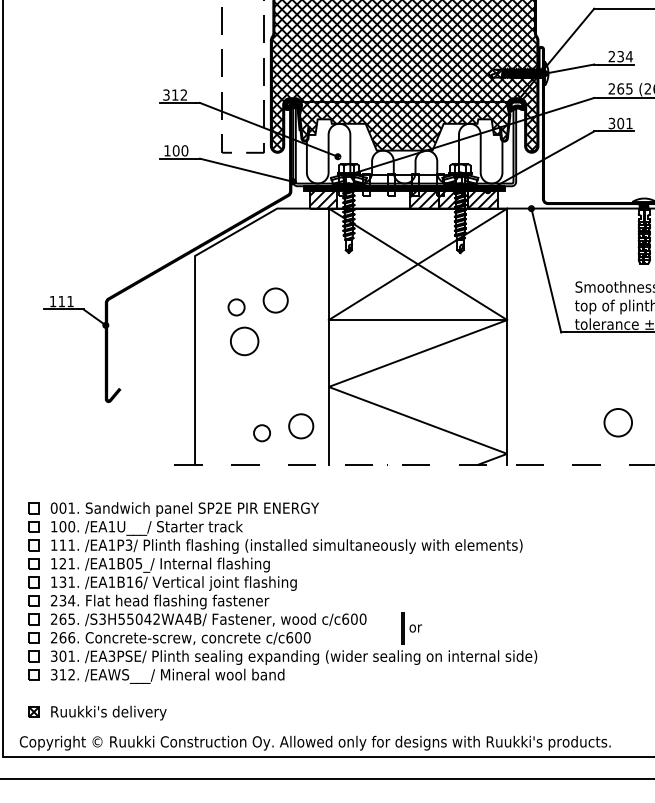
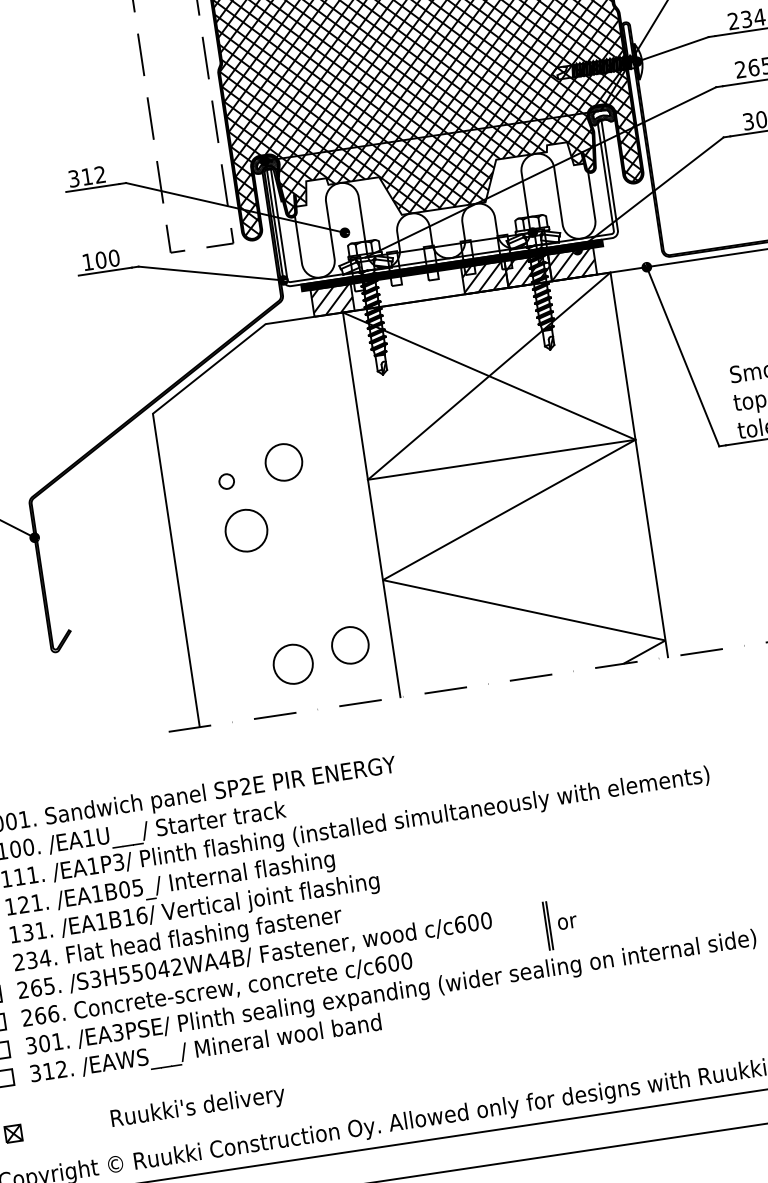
circle: (236, 307) -> (226, 481), size x0.6
circle: (261, 433) -> (292, 665), size x1.6
text: (108, 712) -> (197, 1106), moved

